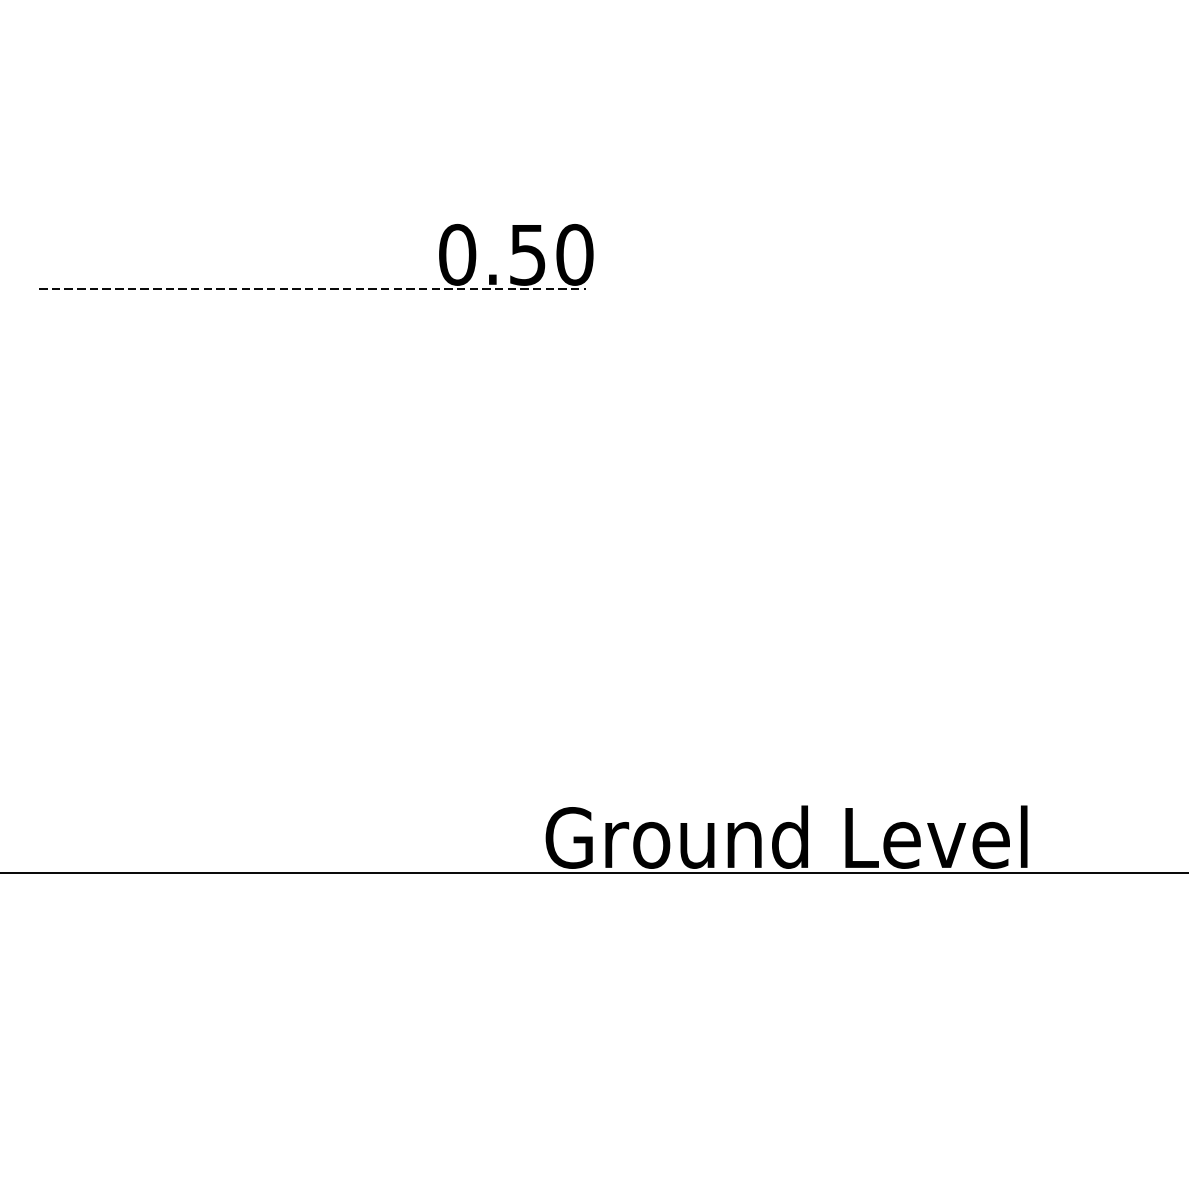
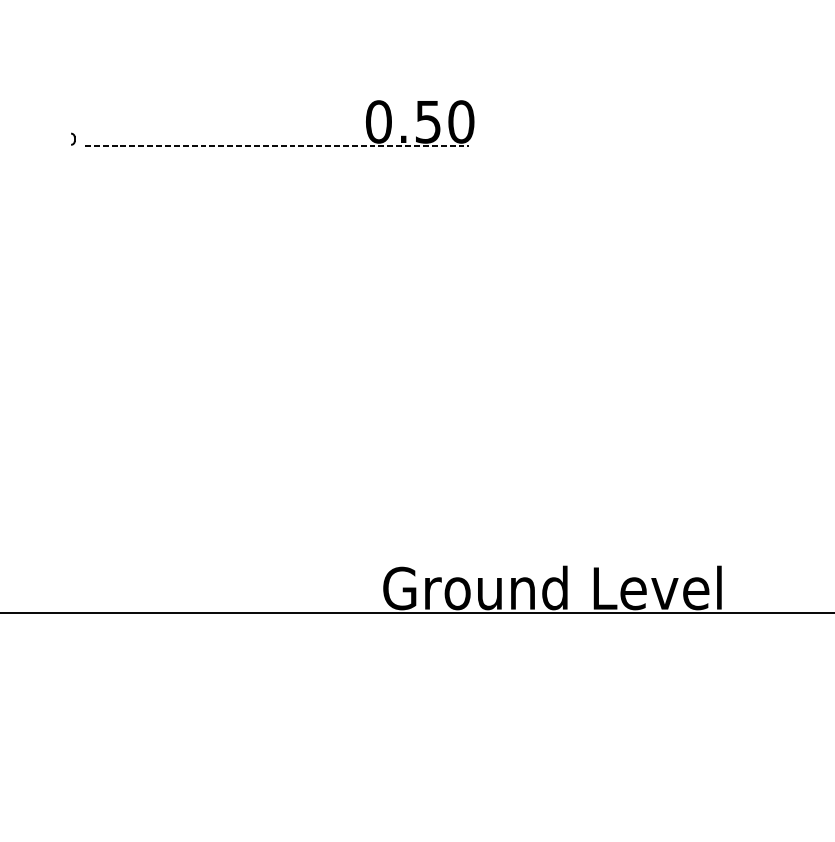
part: (104, 198) -> (73, 139), added
part: (318, 288) -> (281, 145), moved

